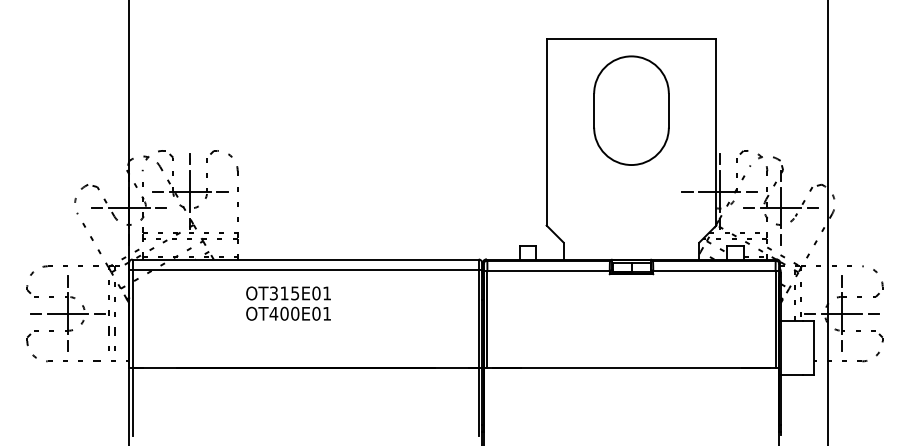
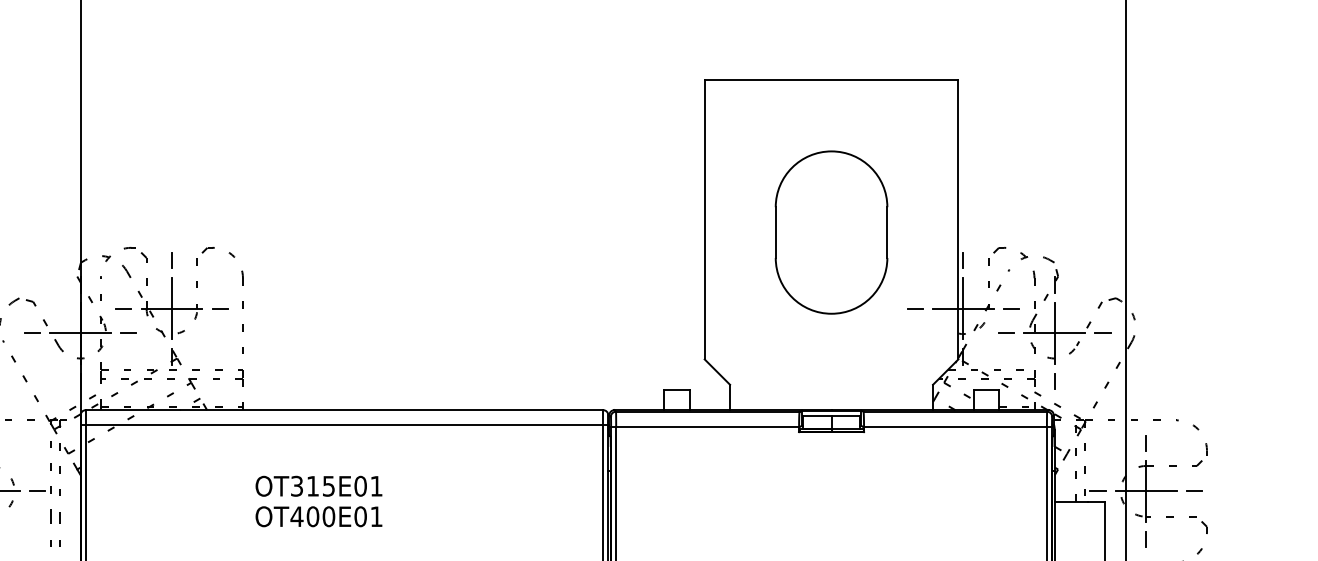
part: (631, 110) -> (831, 232), moved
text: (288, 303) -> (318, 501), moved

